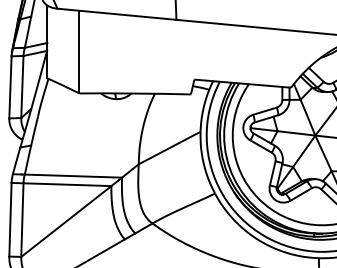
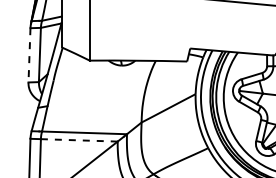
line: (10, 87) -> (29, 55), solid -> dashed
line: (67, 184) -> (79, 140), solid -> dashed

